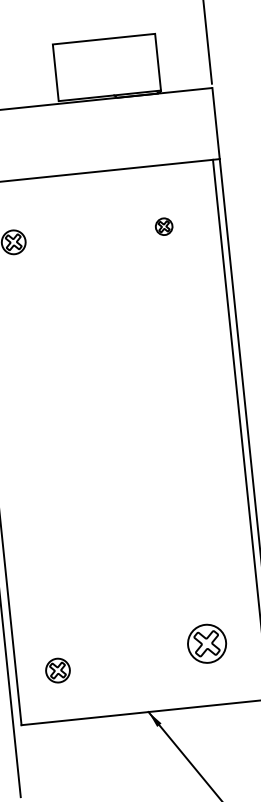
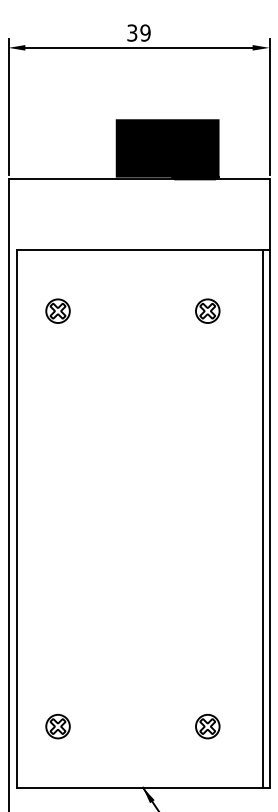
fill: (106, 68) -> (167, 149), added
part: (163, 226) -> (207, 310), size x1.43
part: (206, 643) -> (207, 726), size x0.62
part: (57, 670) -> (57, 726), moved

